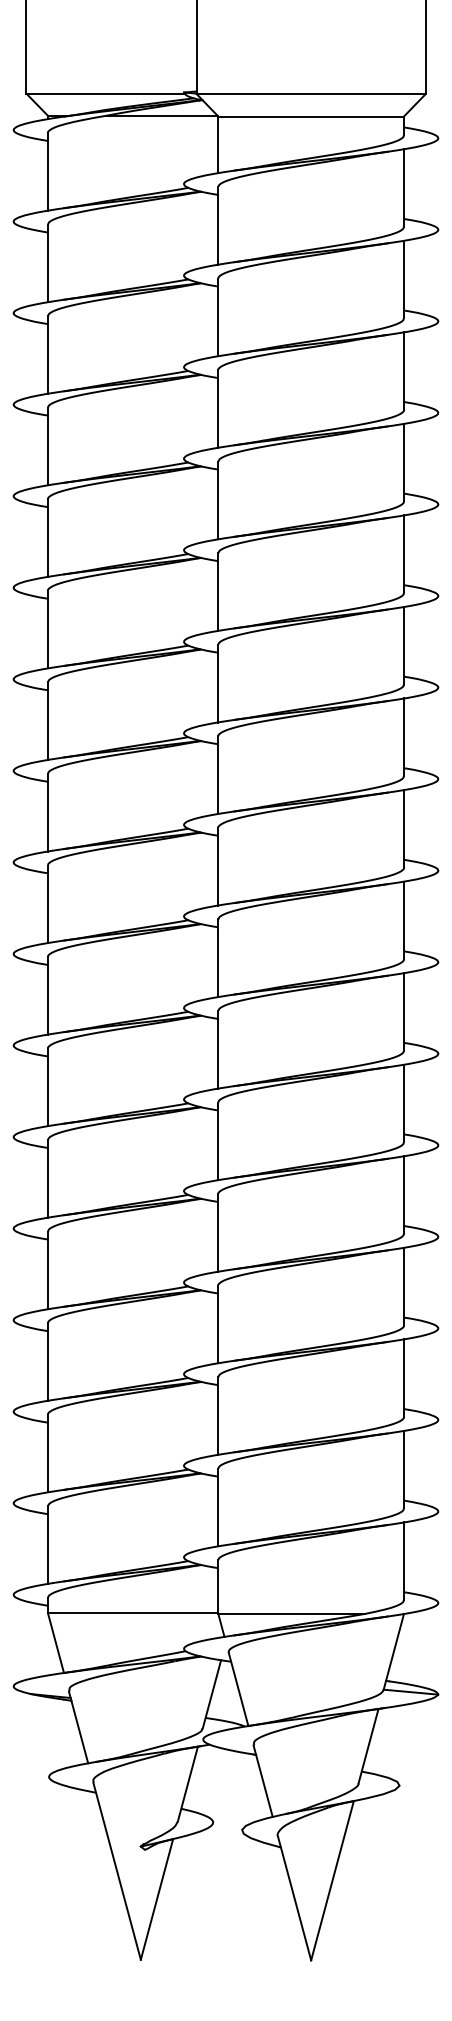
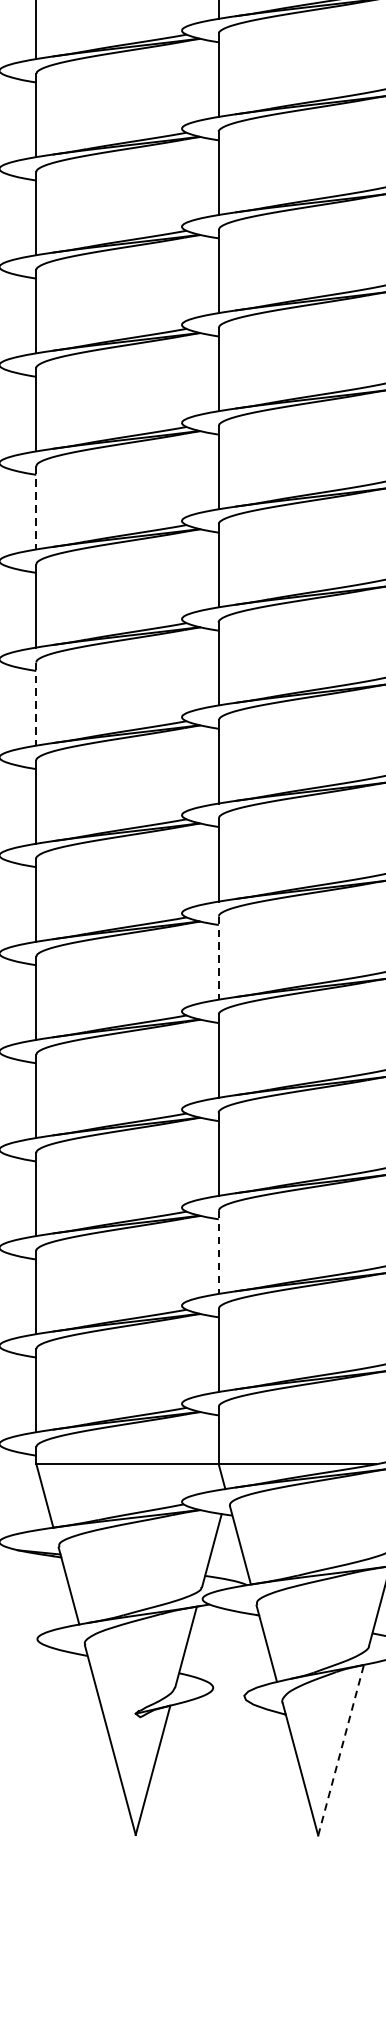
line: (48, 721) -> (36, 508), solid -> dashed
line: (48, 904) -> (36, 704), solid -> dashed
line: (218, 1141) -> (218, 958), solid -> dashed
line: (218, 1416) -> (218, 1252), solid -> dashed
line: (332, 1880) -> (341, 1750), solid -> dashed

